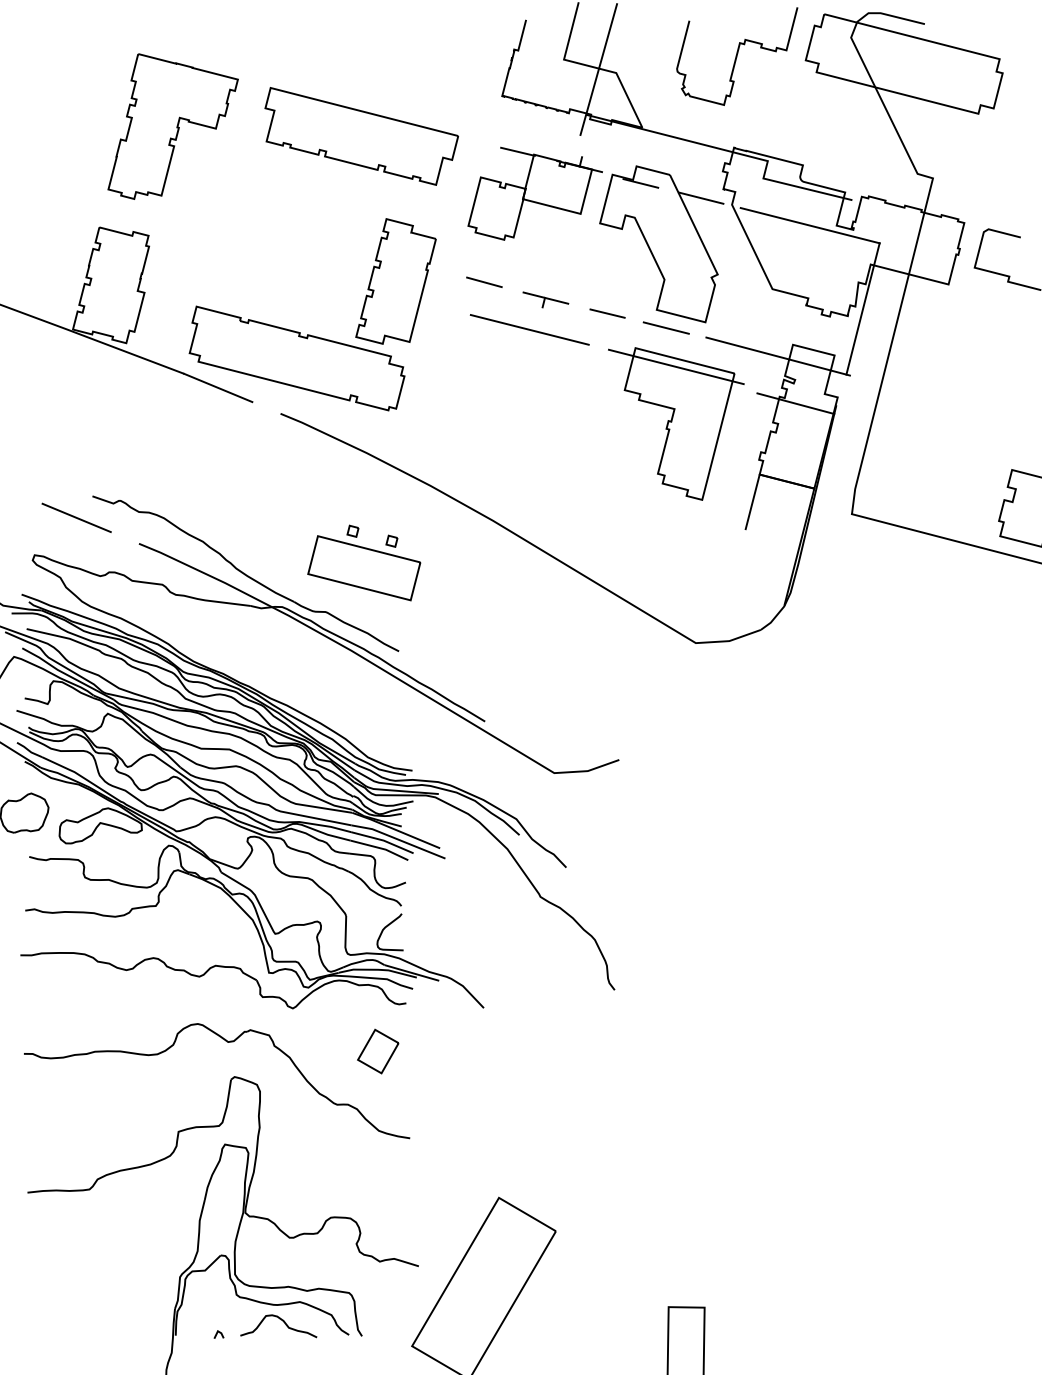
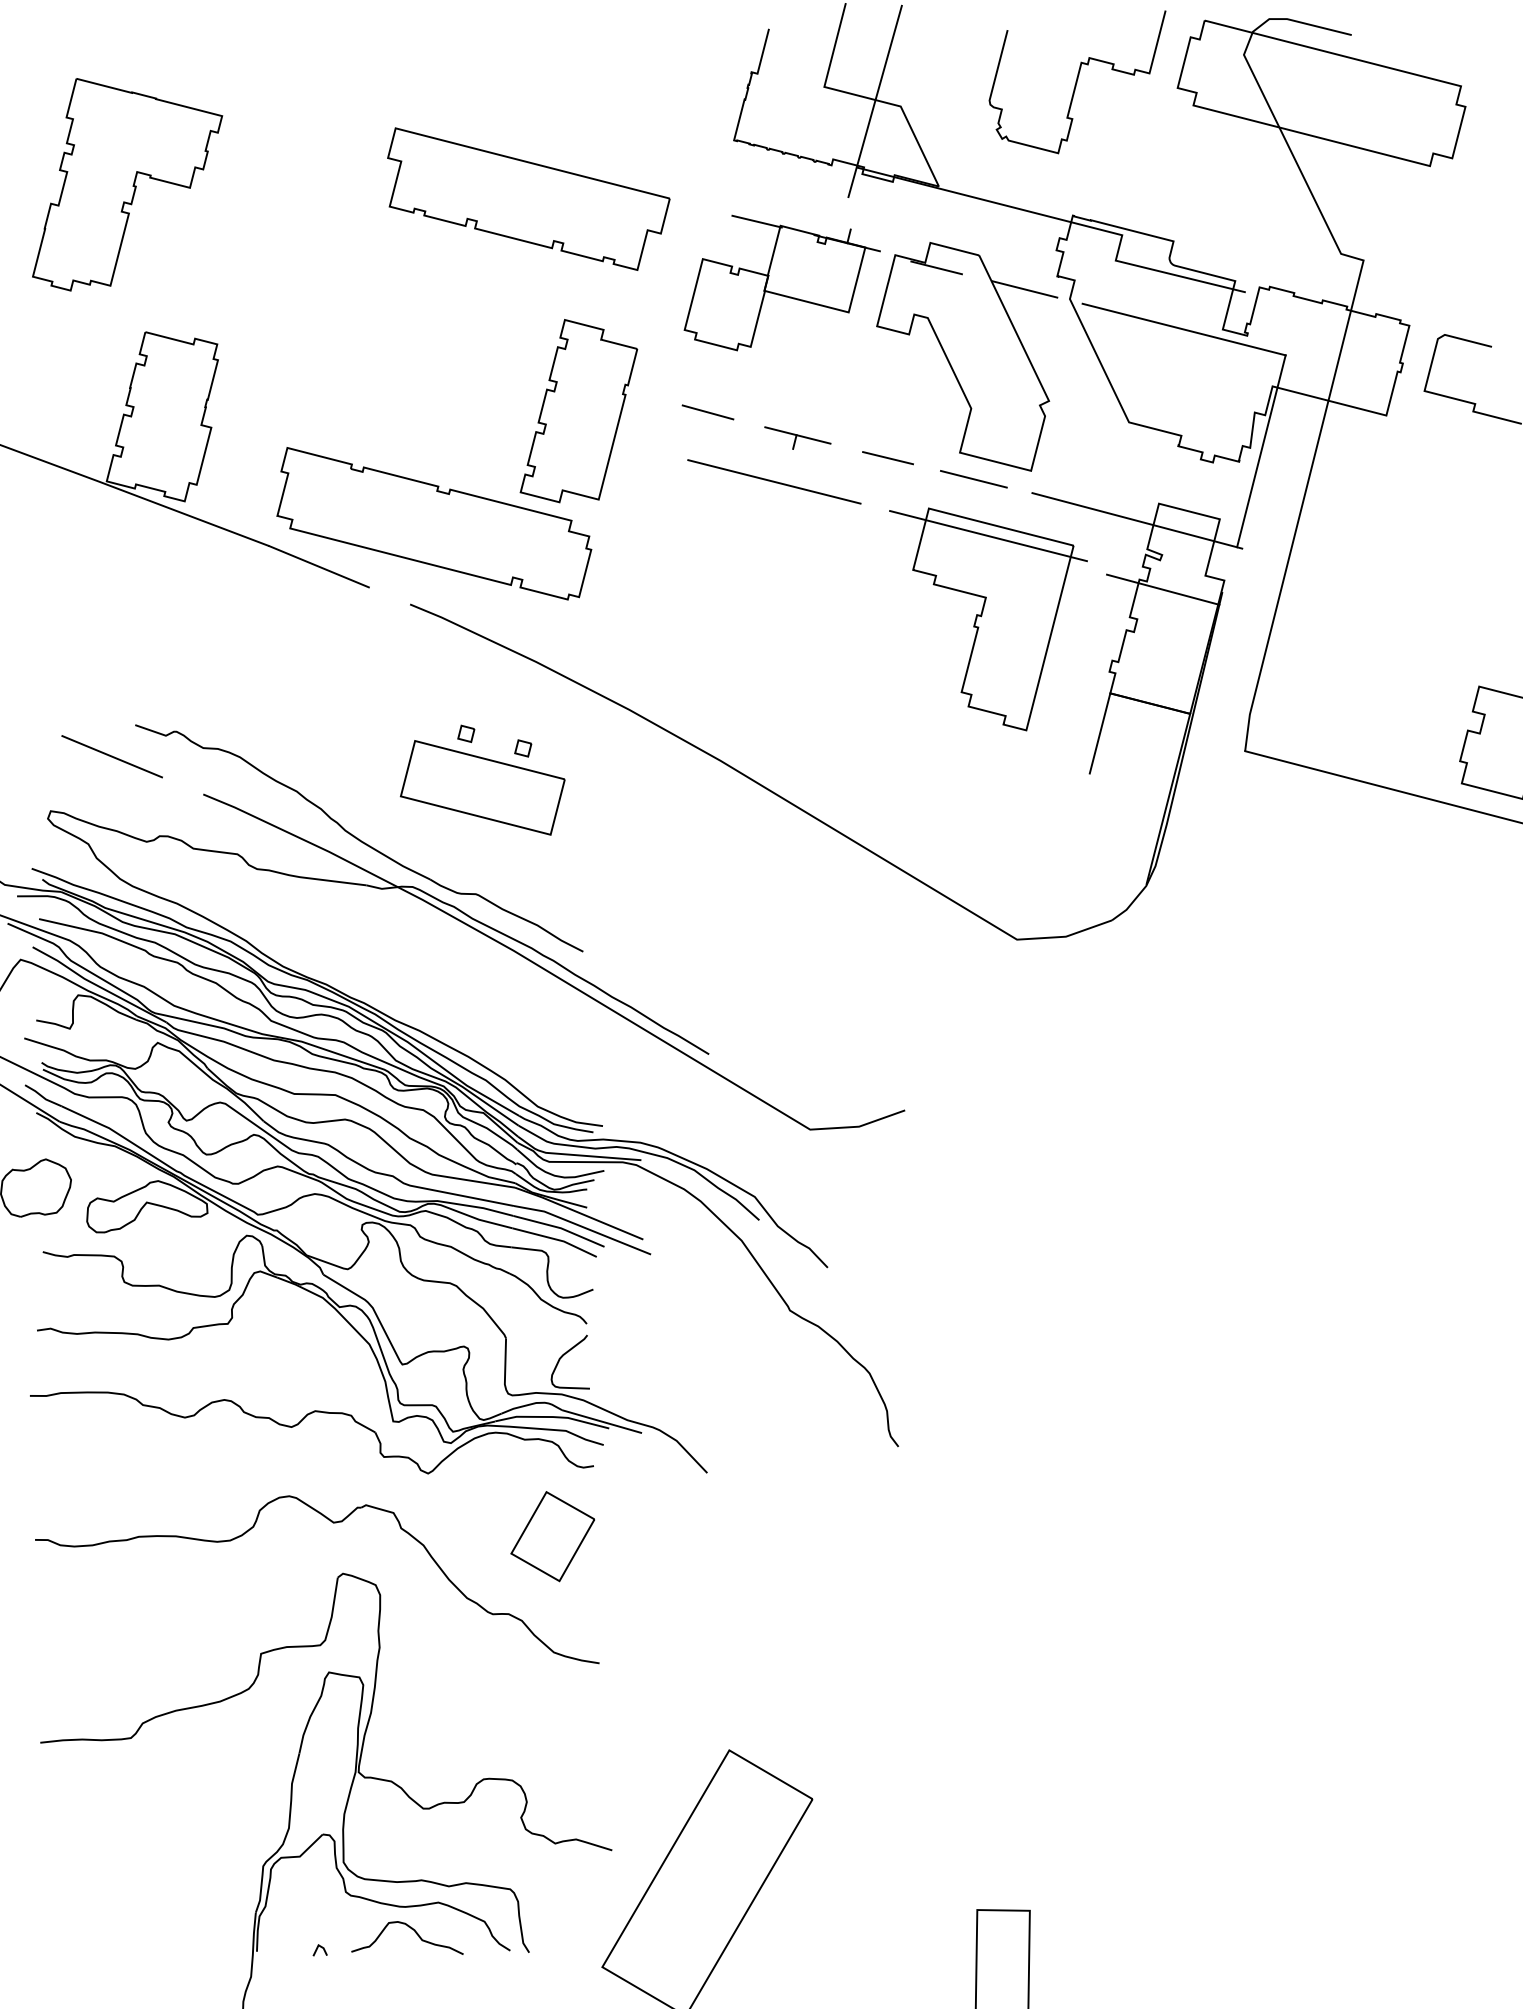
part: (172, 126) -> (126, 184), moved
part: (364, 562) -> (483, 779), moved
part: (378, 1051) -> (553, 1536), size x1.4

